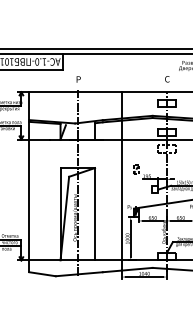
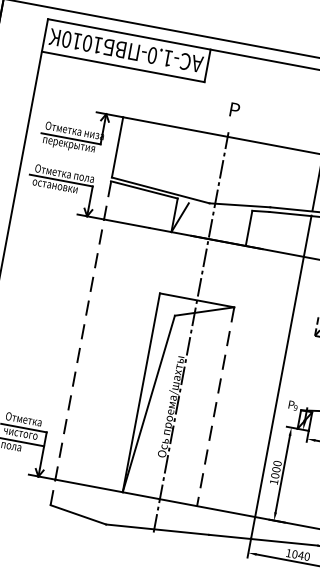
line: (29, 196) -> (81, 342), solid -> dashed
line: (95, 214) -> (216, 407), solid -> dashed

